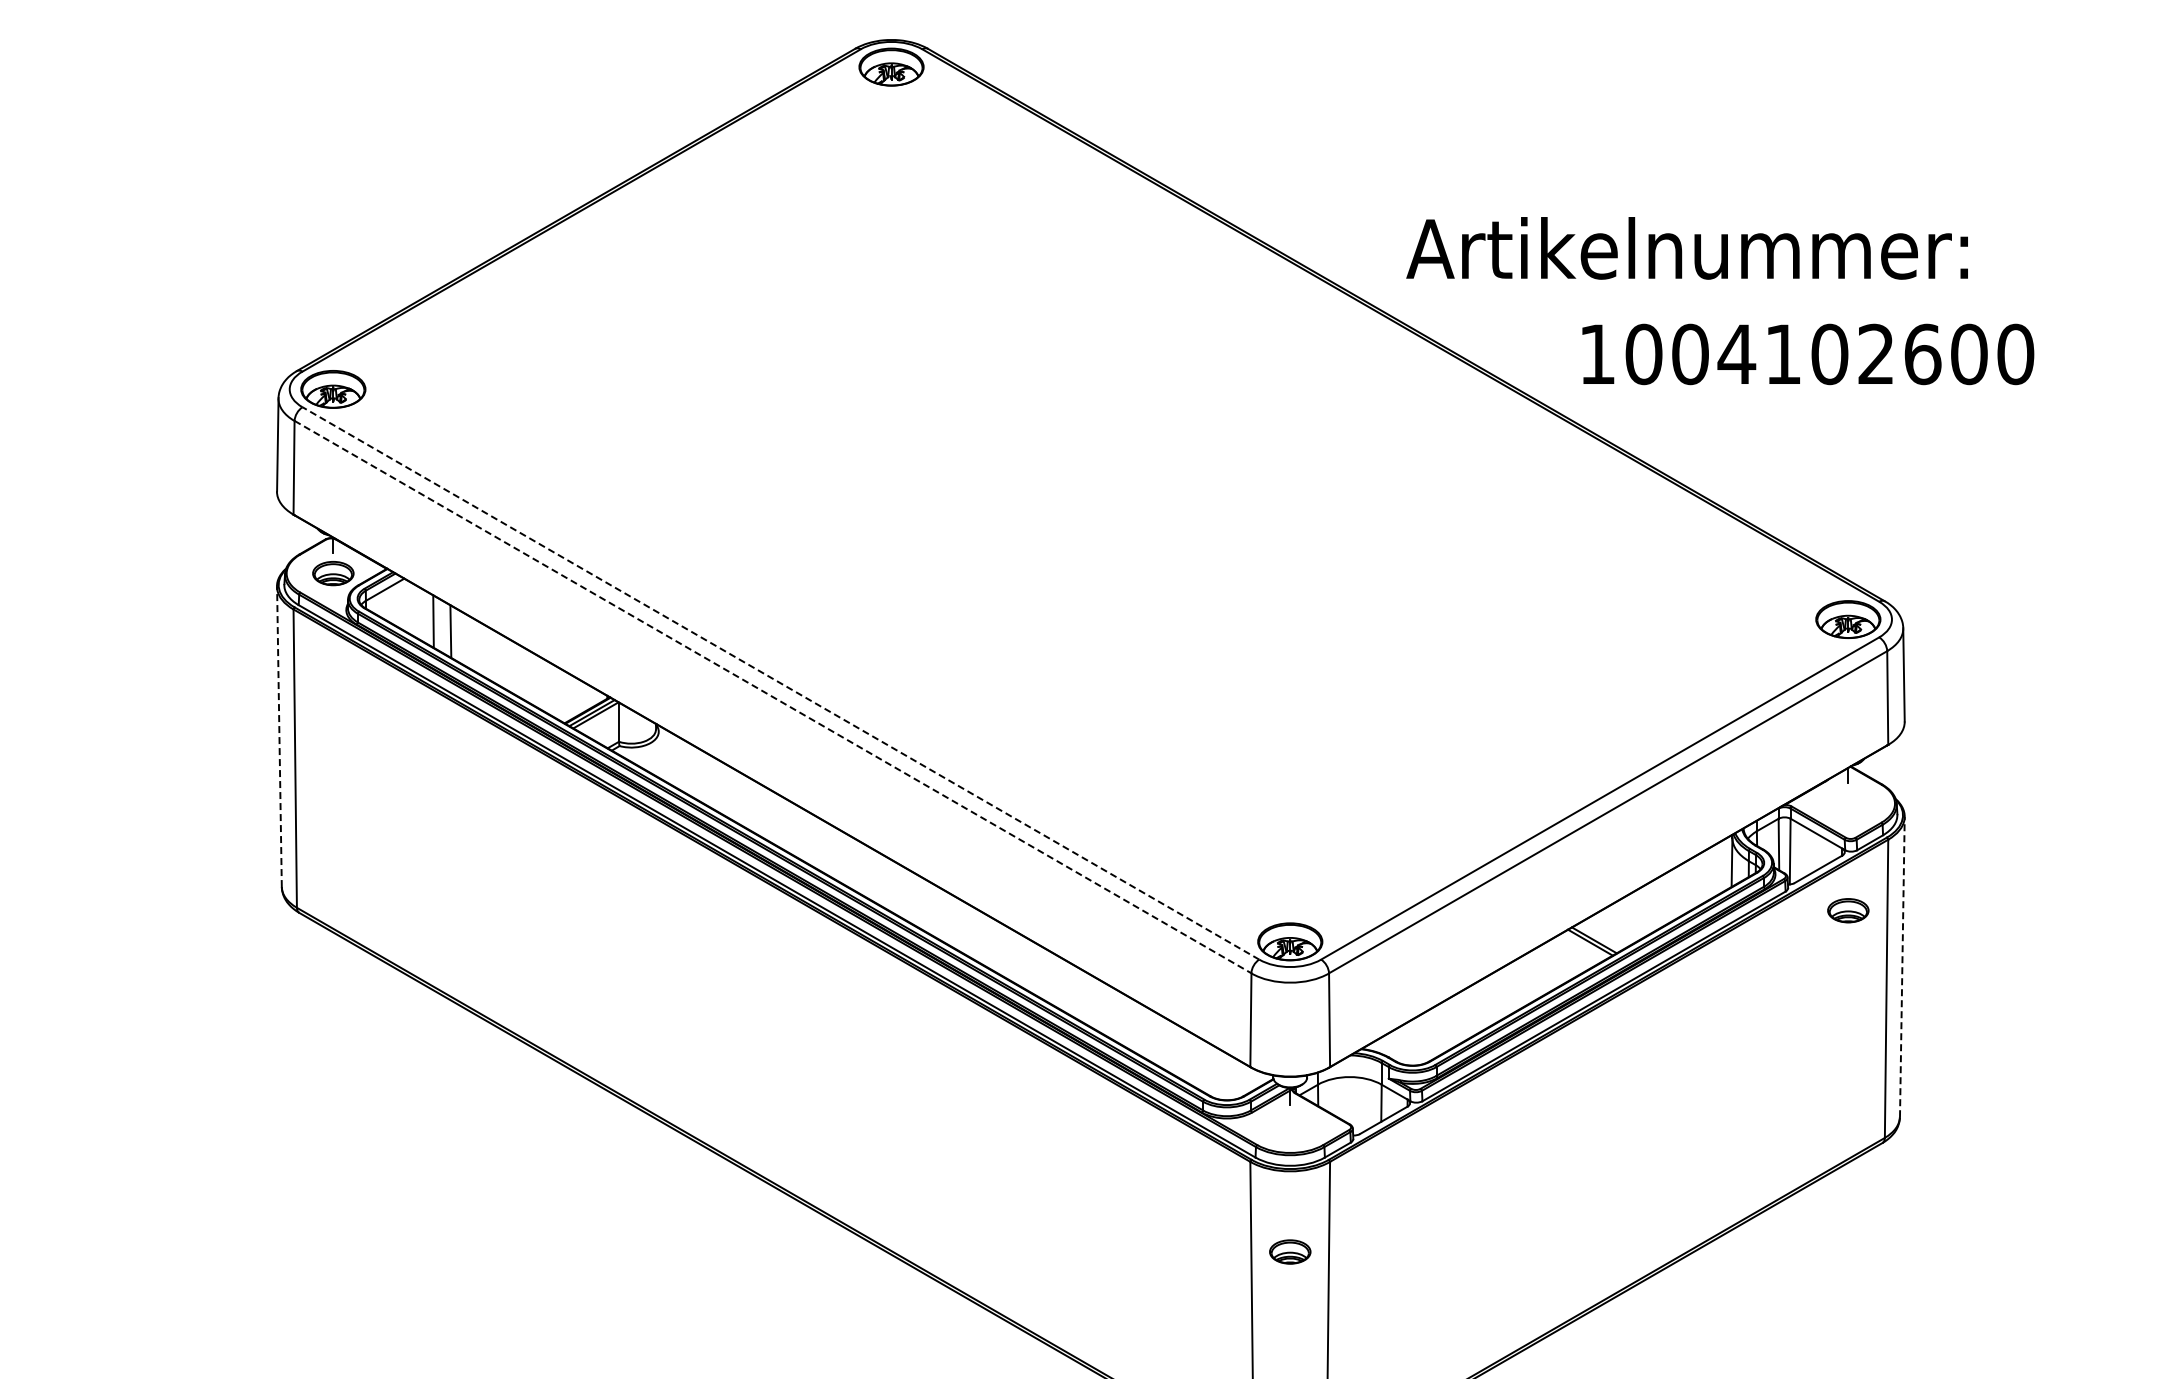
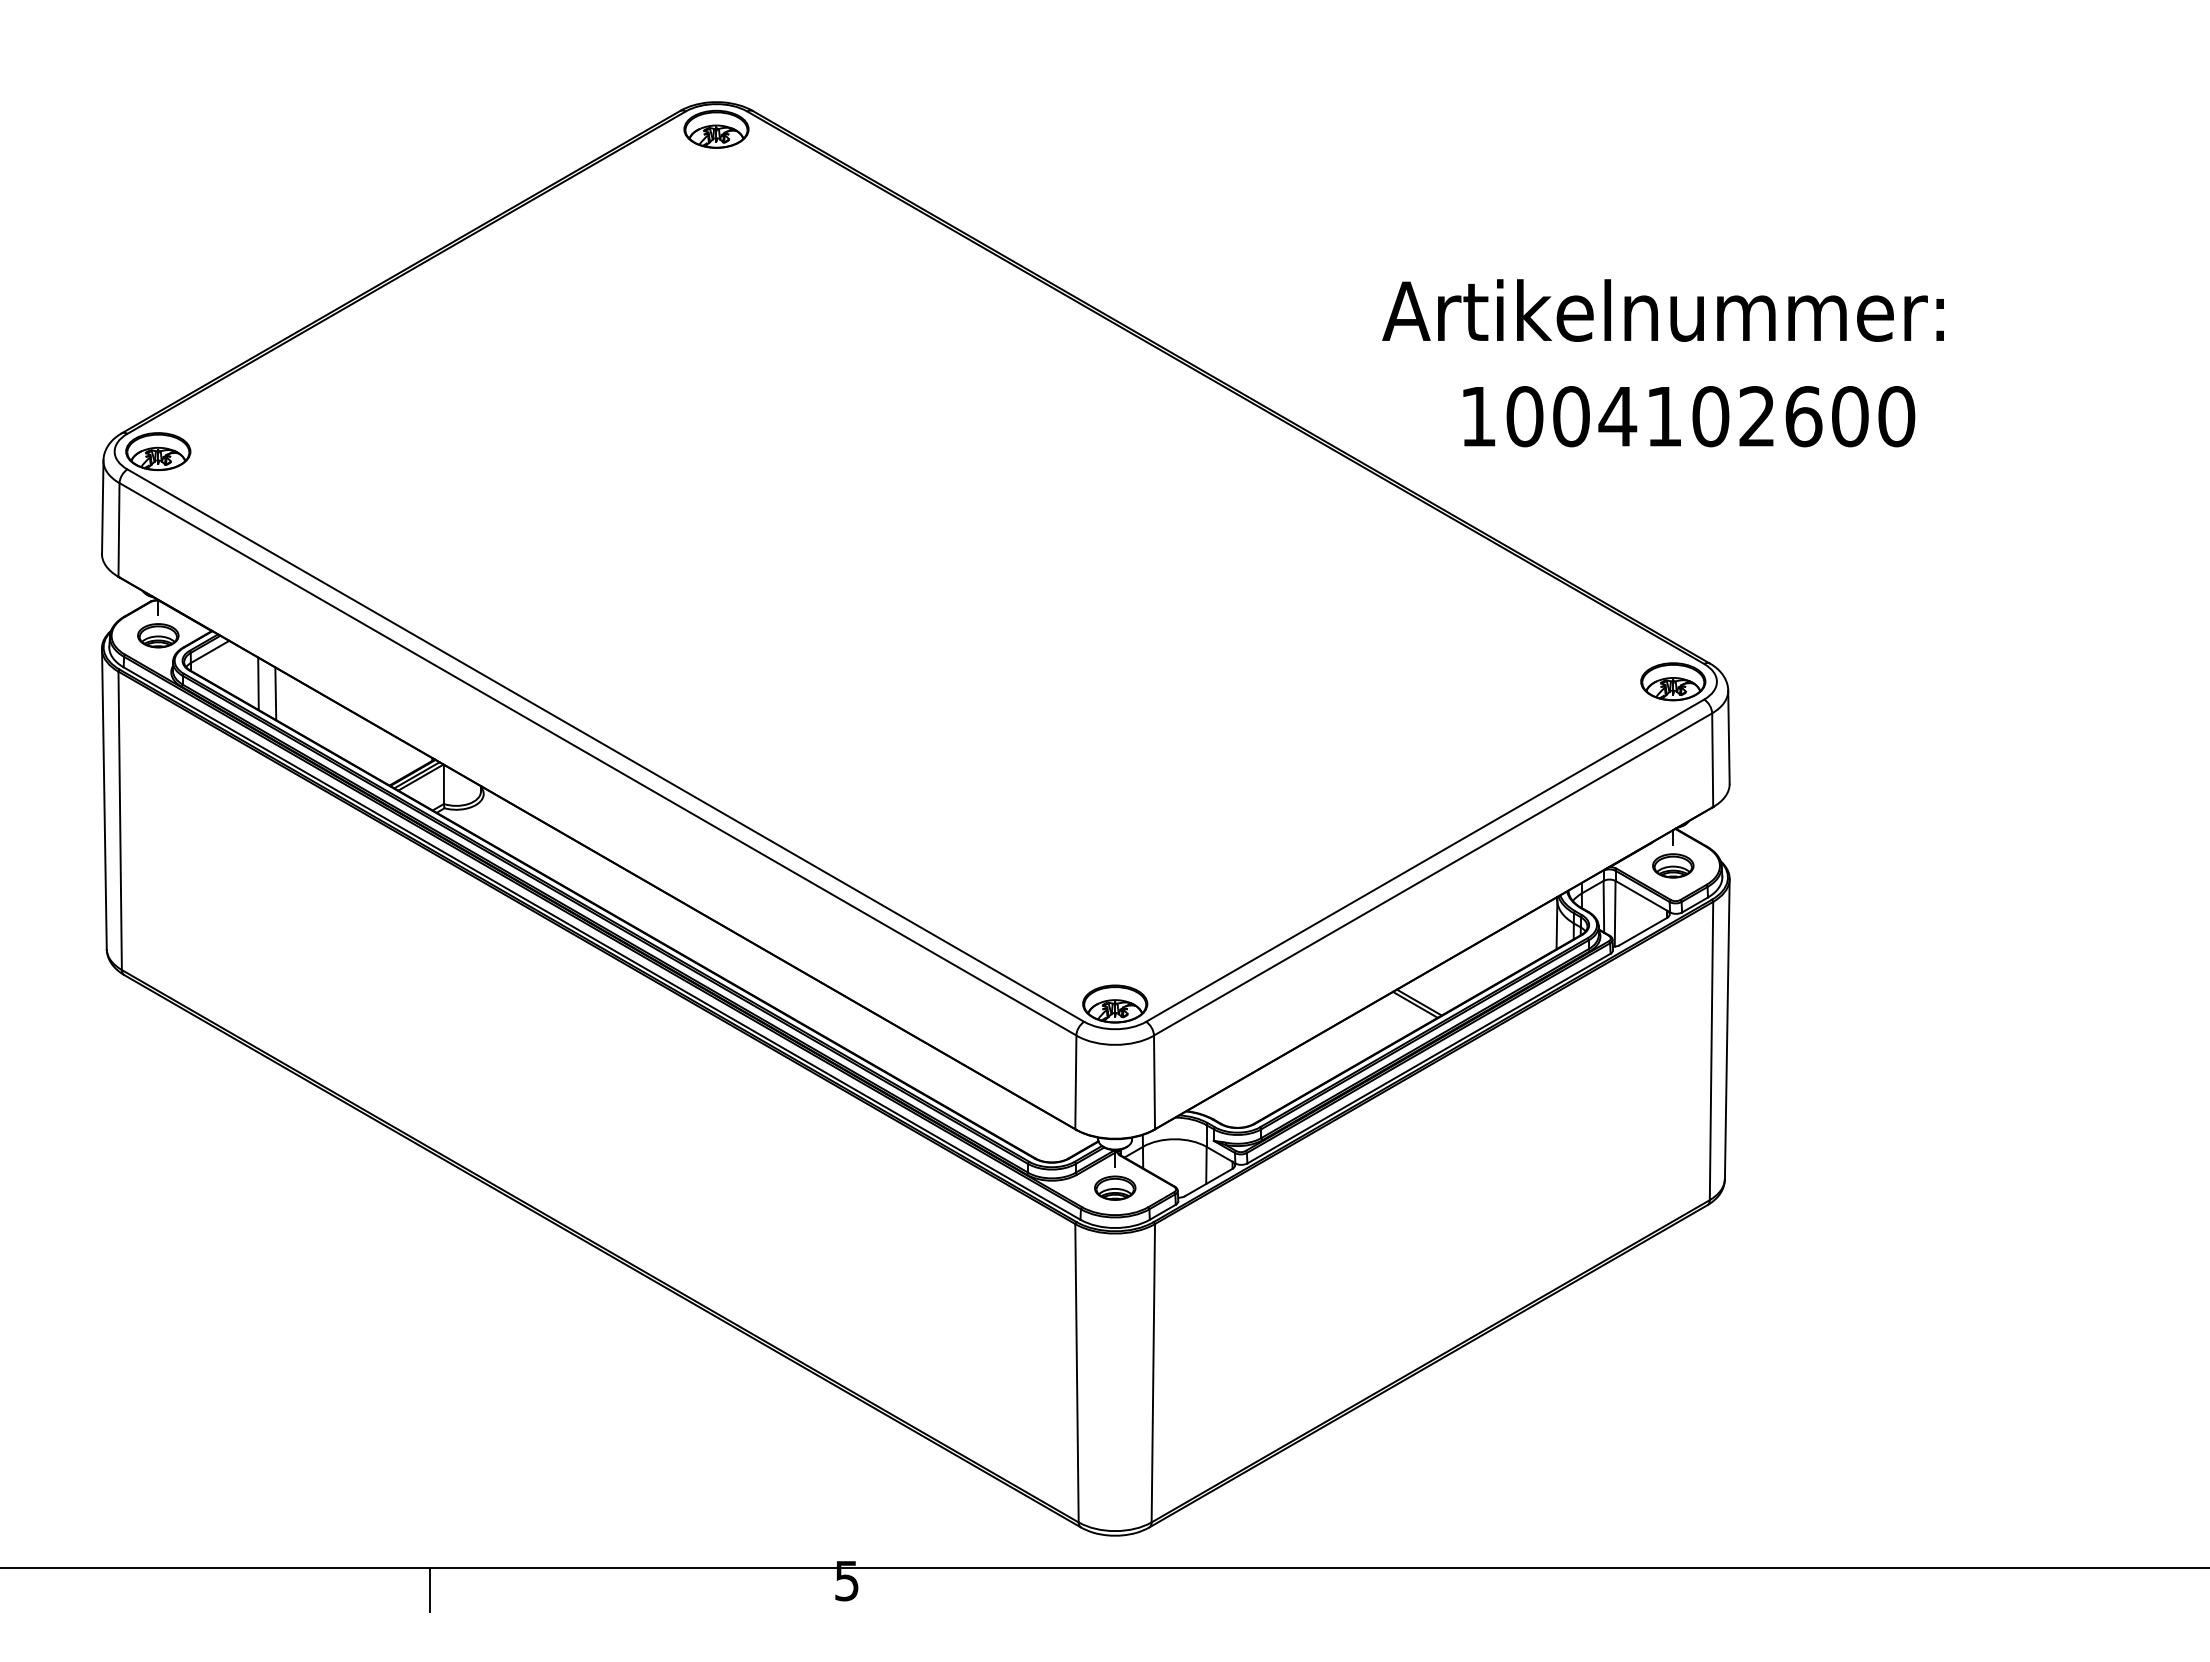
text: (1686, 248) -> (1662, 310), moved
text: (1808, 354) -> (1689, 416), moved
line: (780, 683) -> (605, 745), dashed -> solid
line: (773, 697) -> (598, 759), dashed -> solid
line: (279, 736) -> (104, 798), dashed -> solid
part: (1848, 910) -> (1673, 865), moved
line: (1902, 966) -> (1727, 1028), dashed -> solid
part: (1290, 1251) -> (1115, 1187), moved

